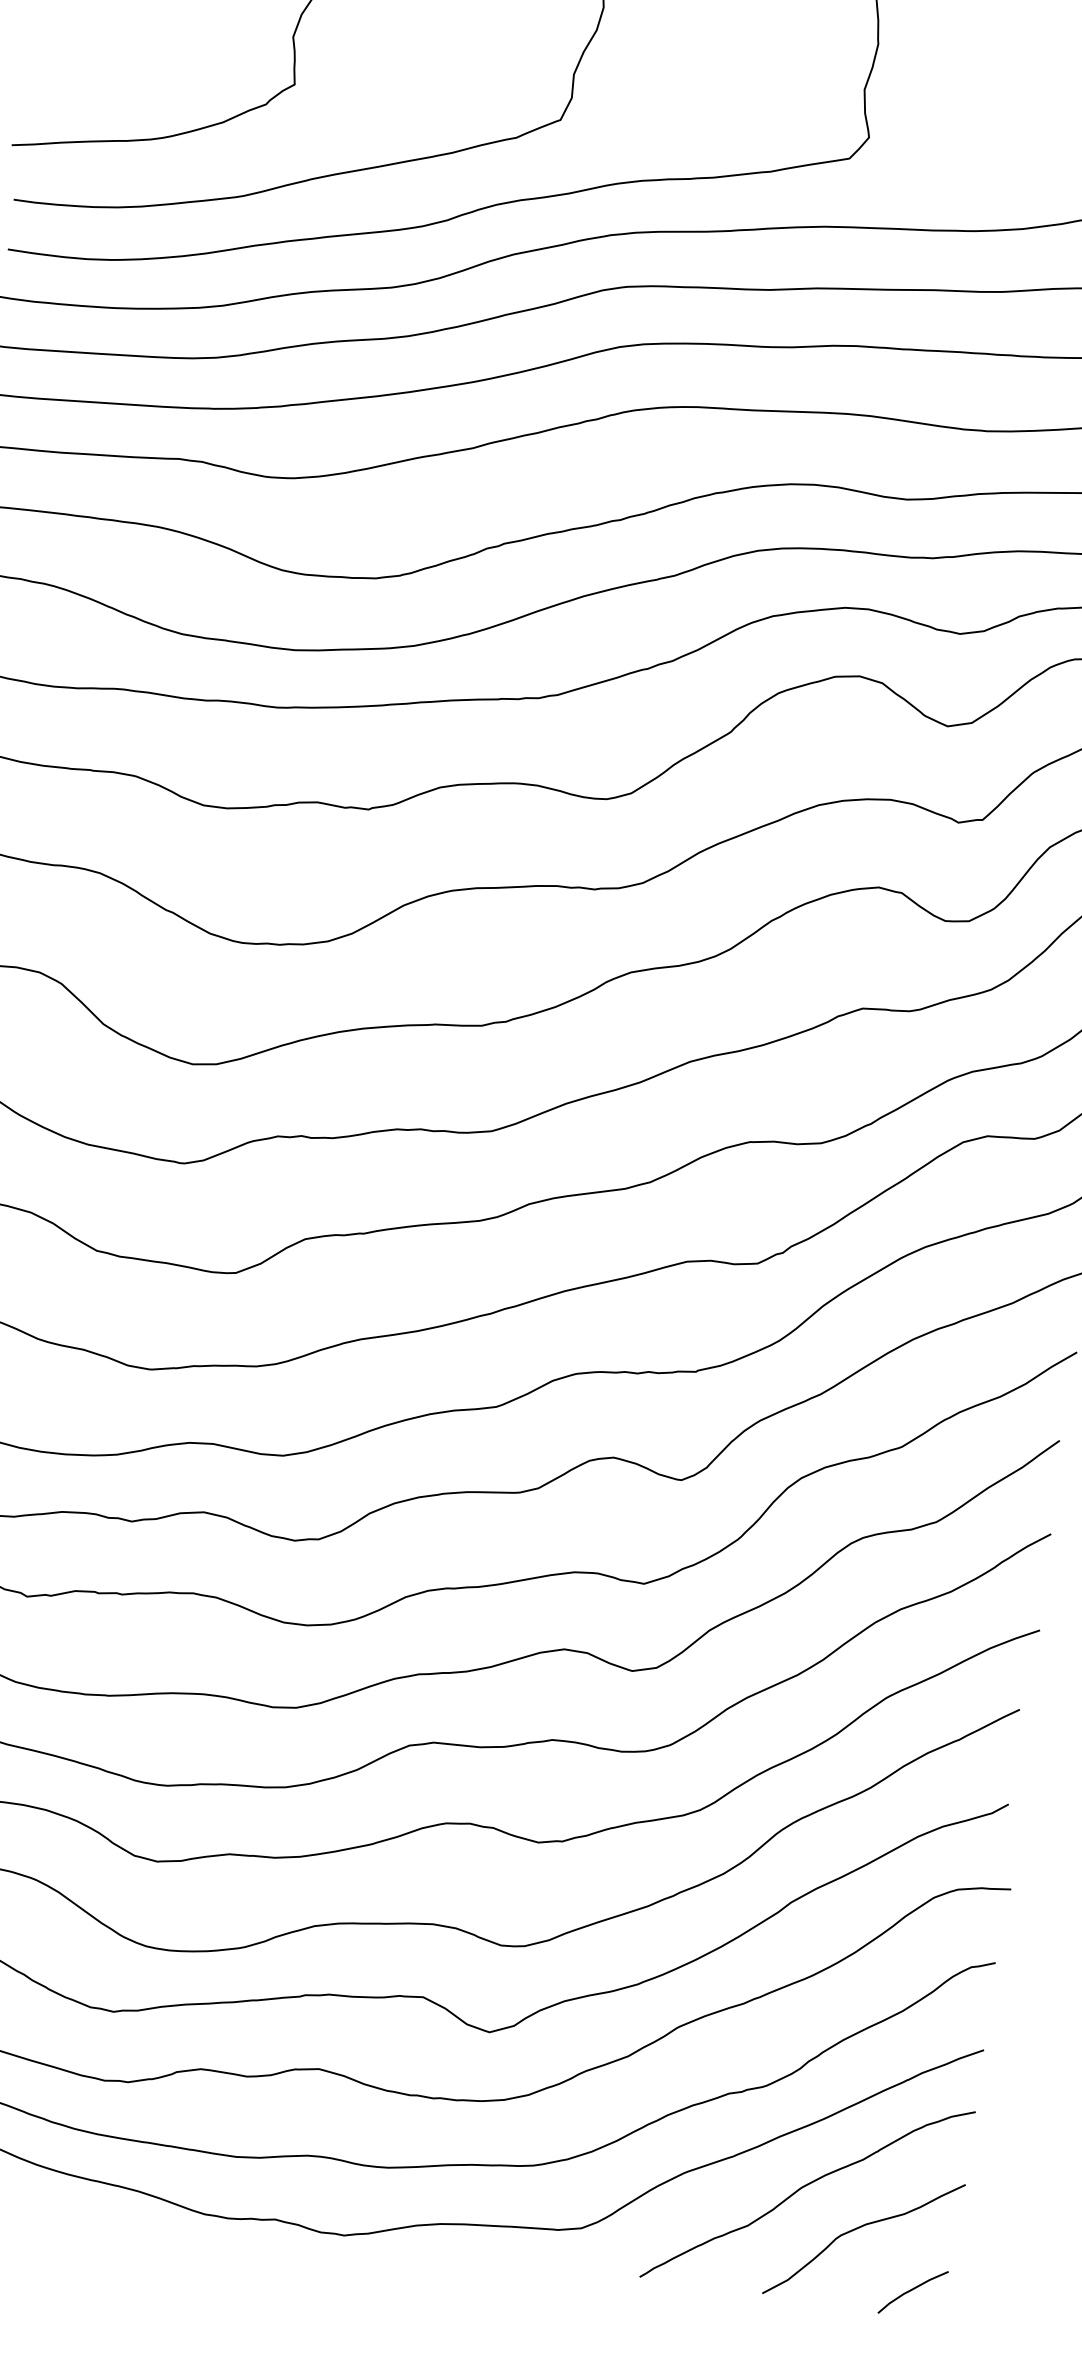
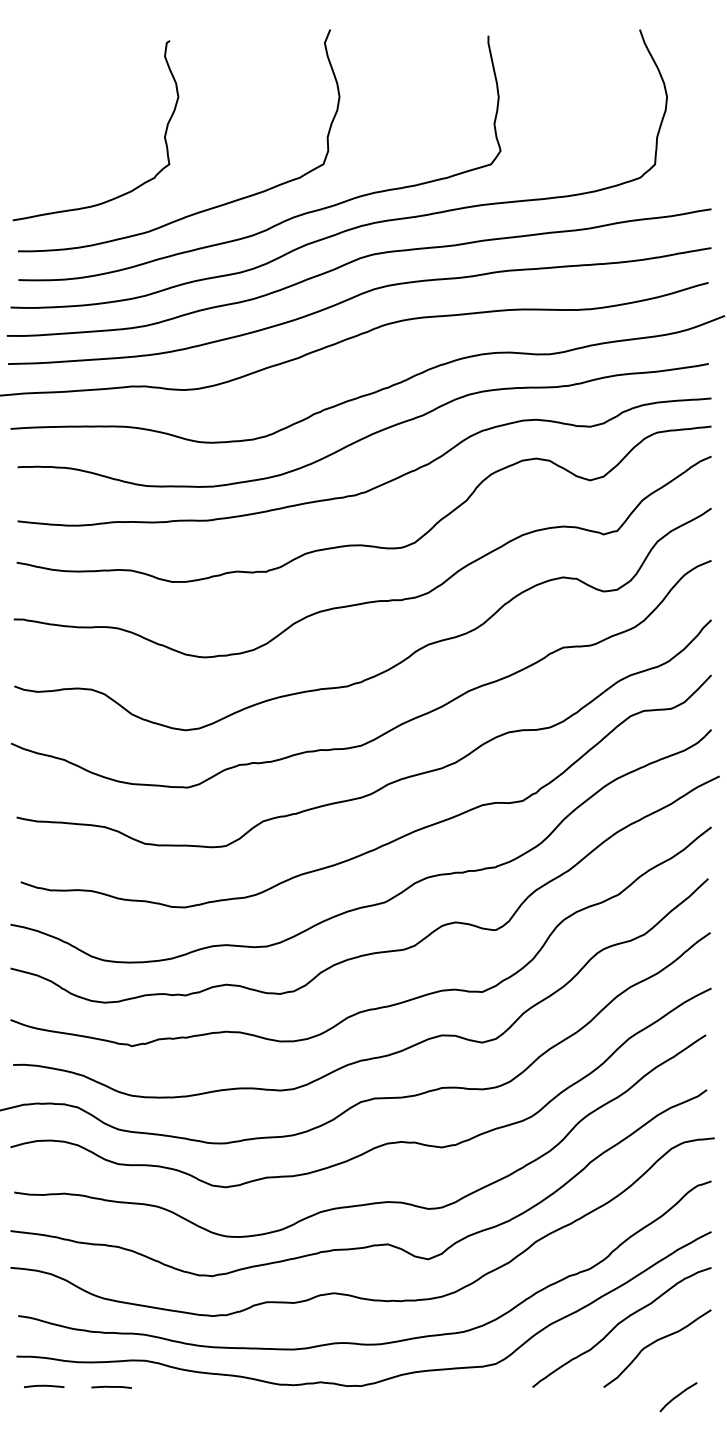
curve: (913, 2291) -> (678, 1396), moved

